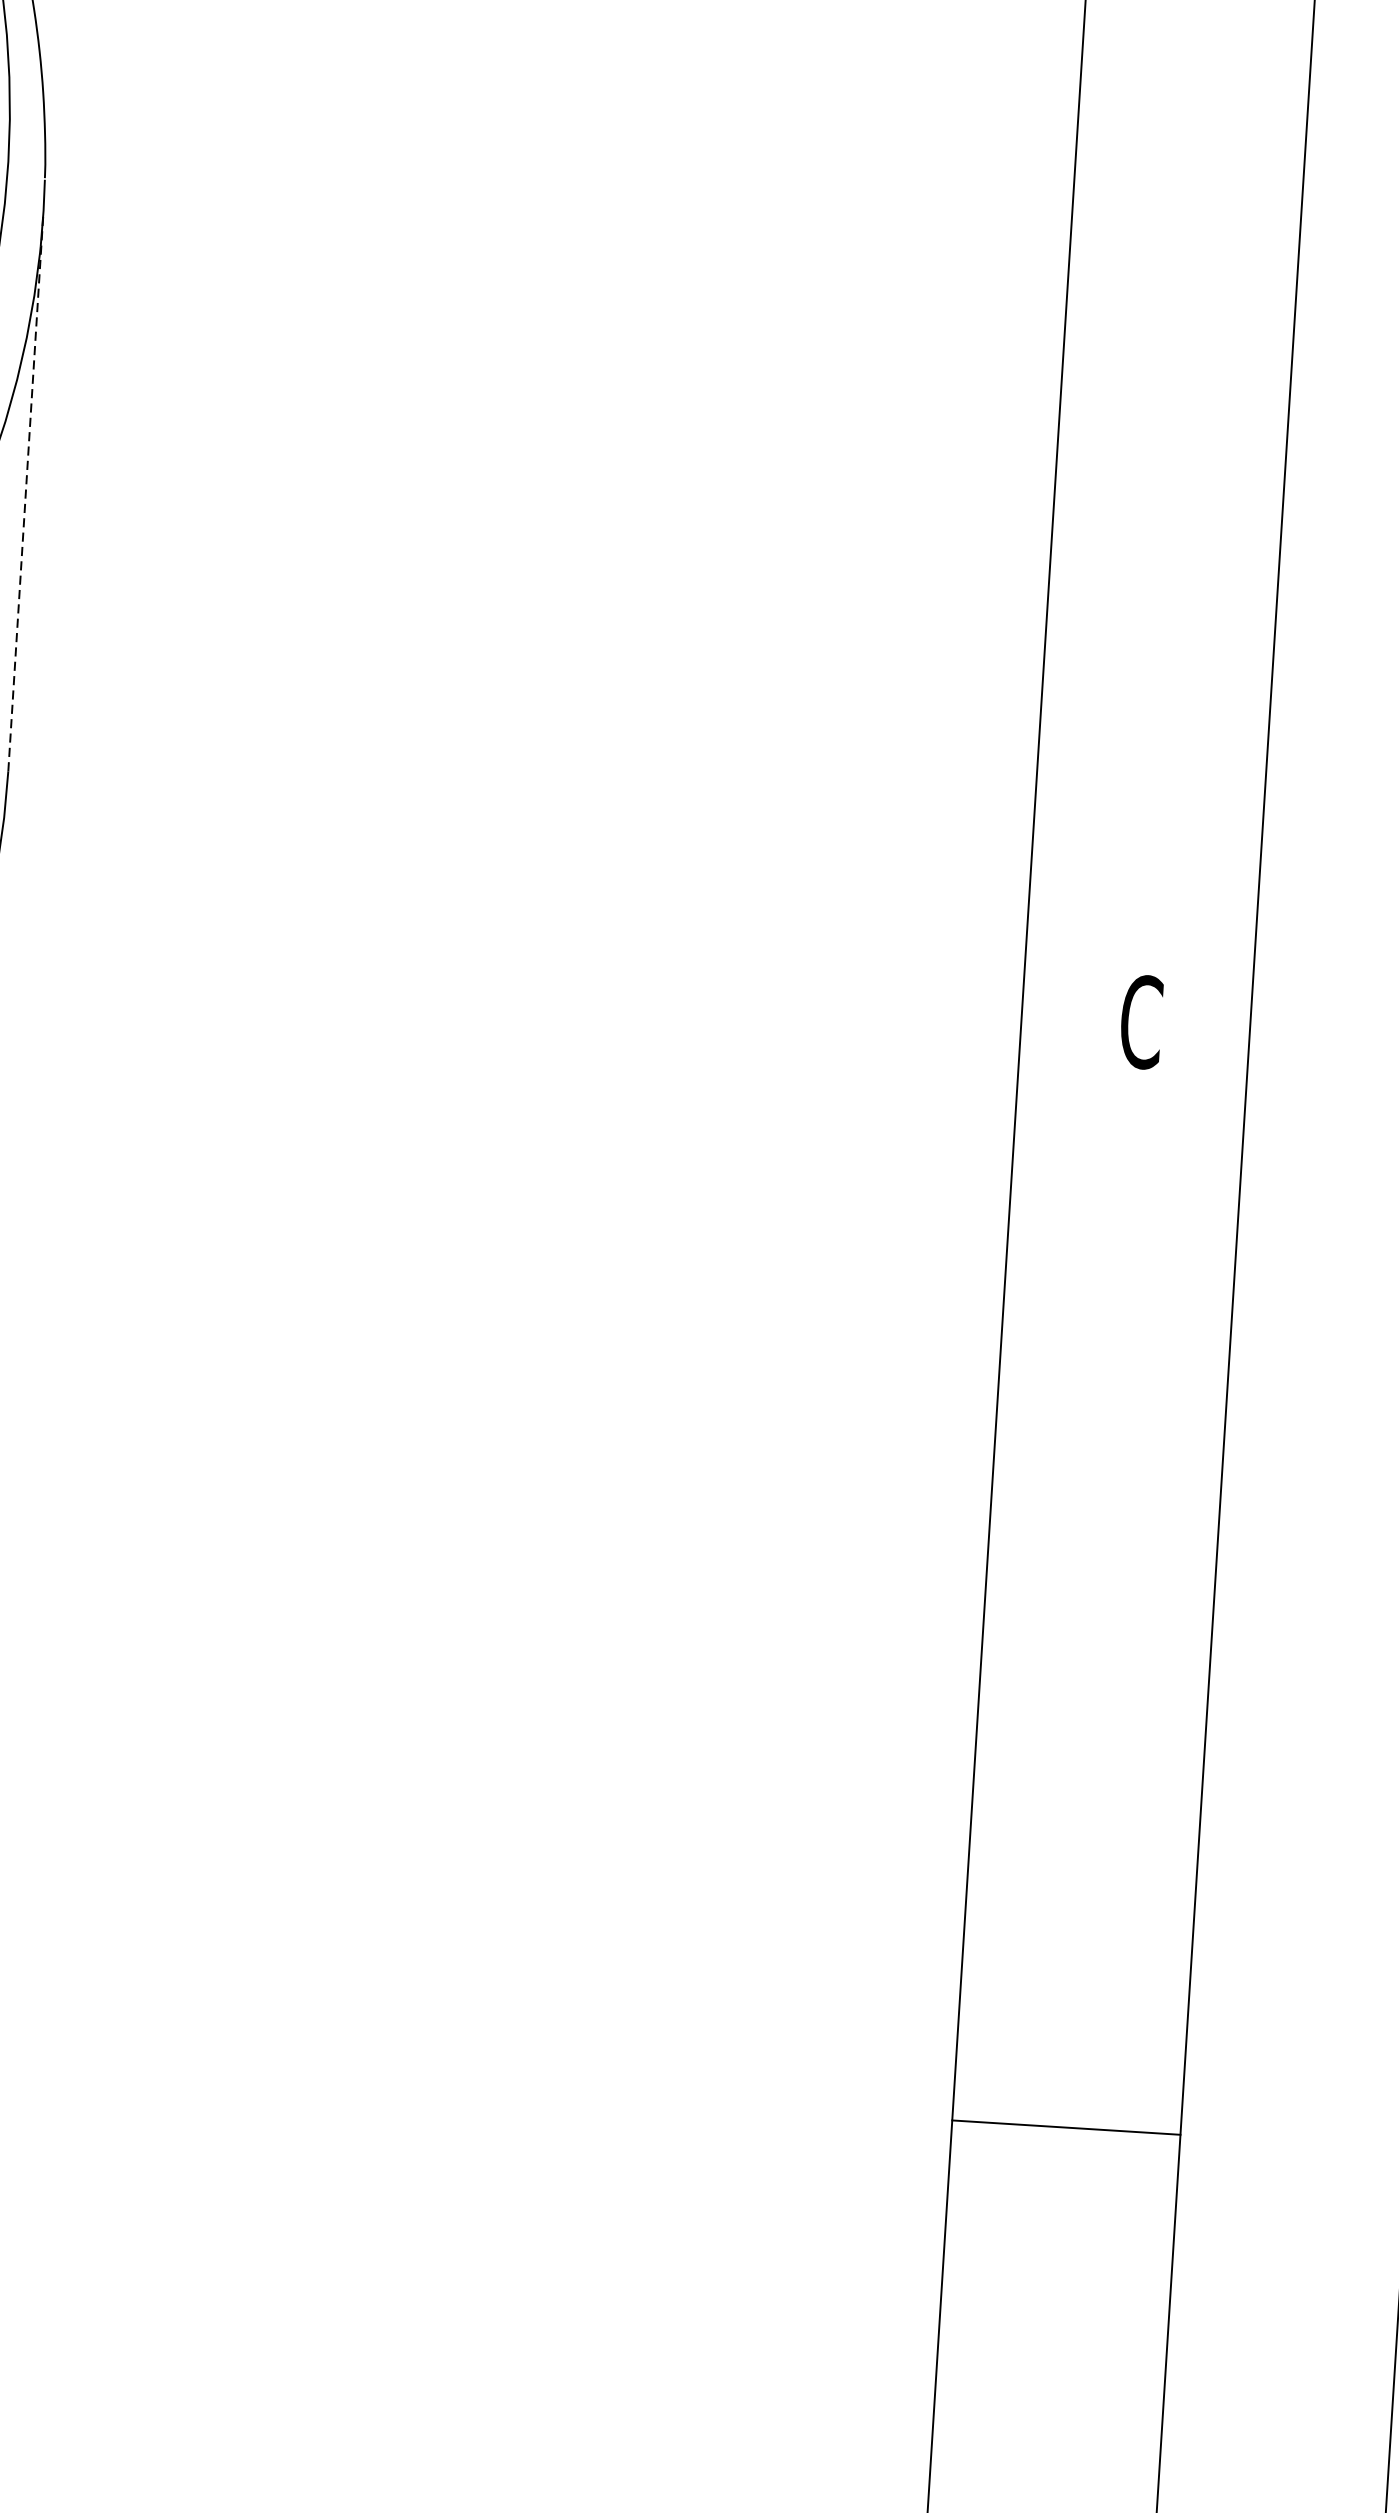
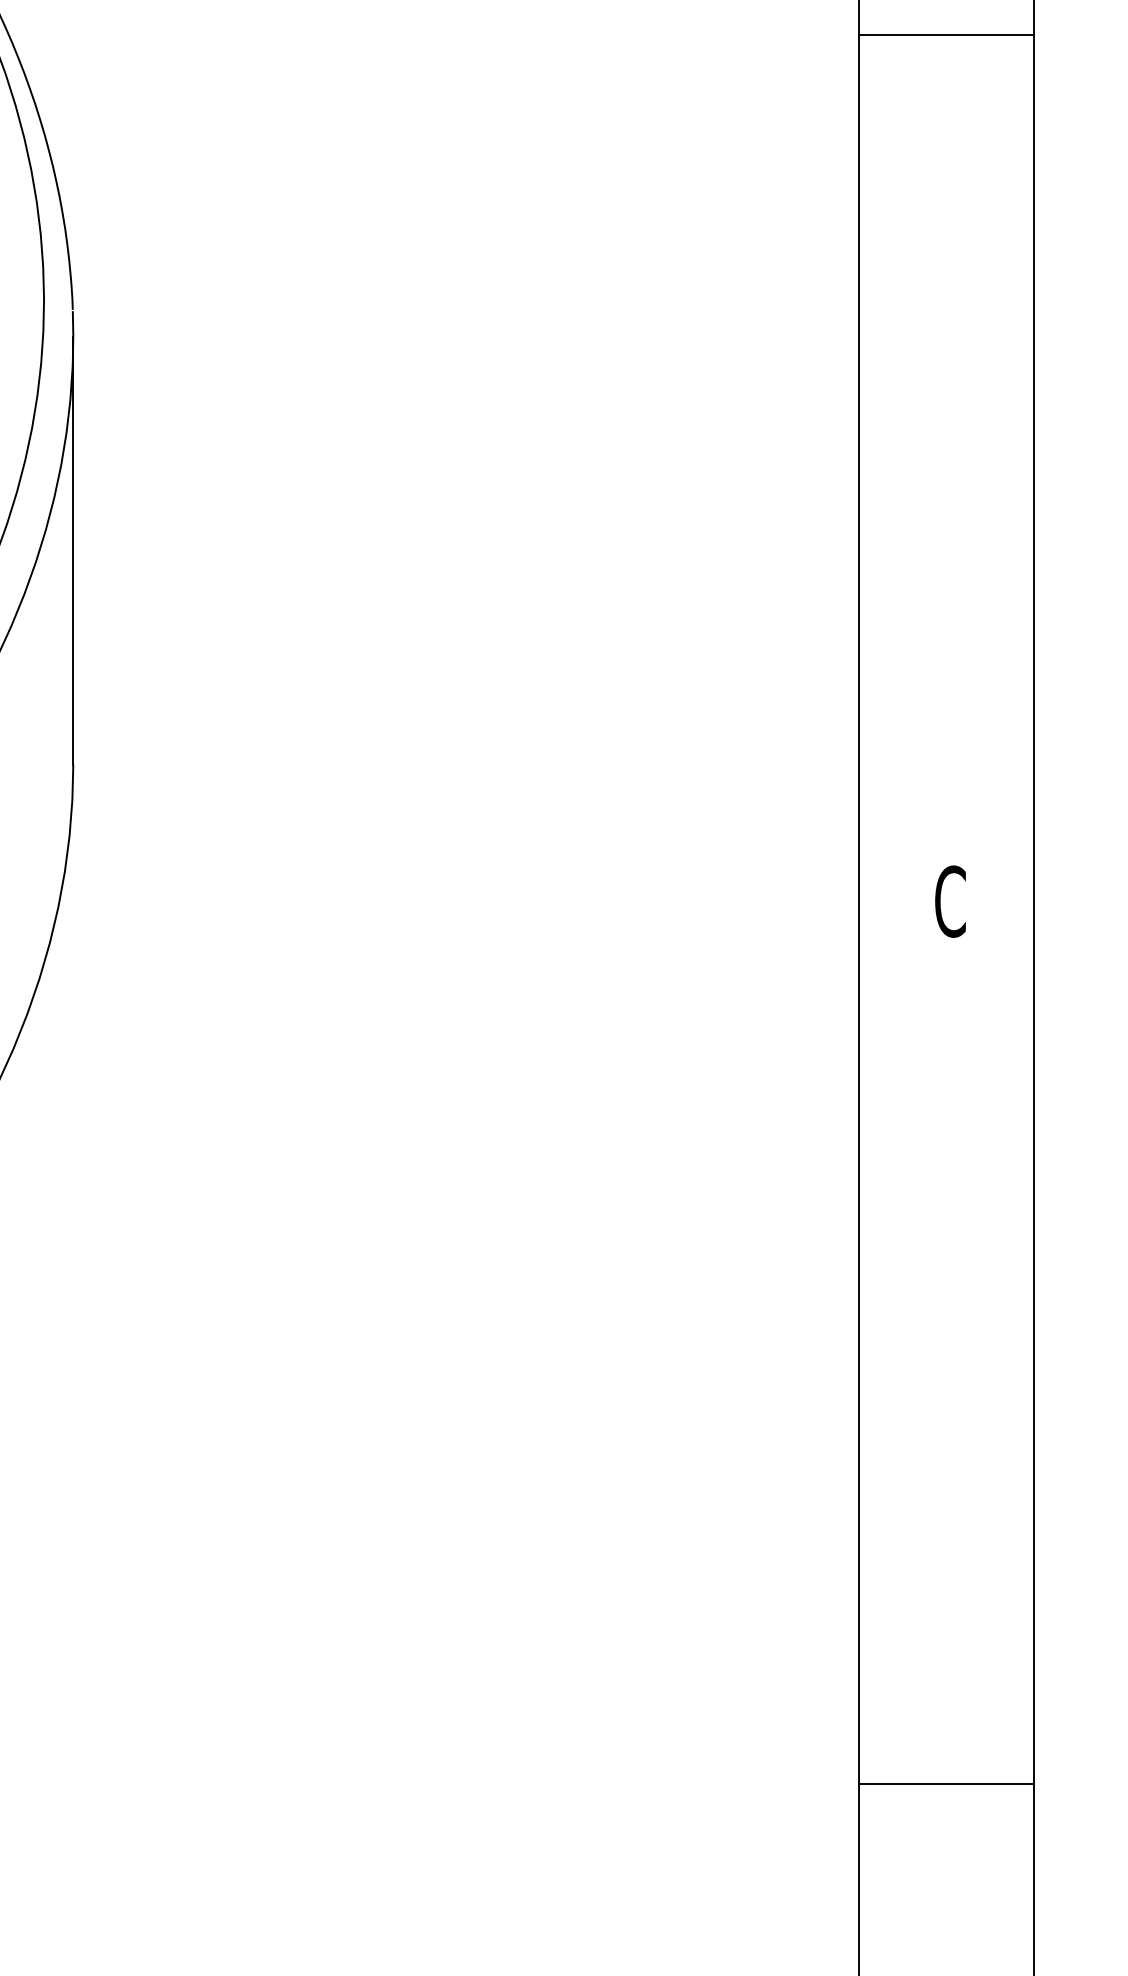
line: (26, 492) -> (73, 550), dashed -> solid
line: (1065, 2127) -> (945, 1784), moved

